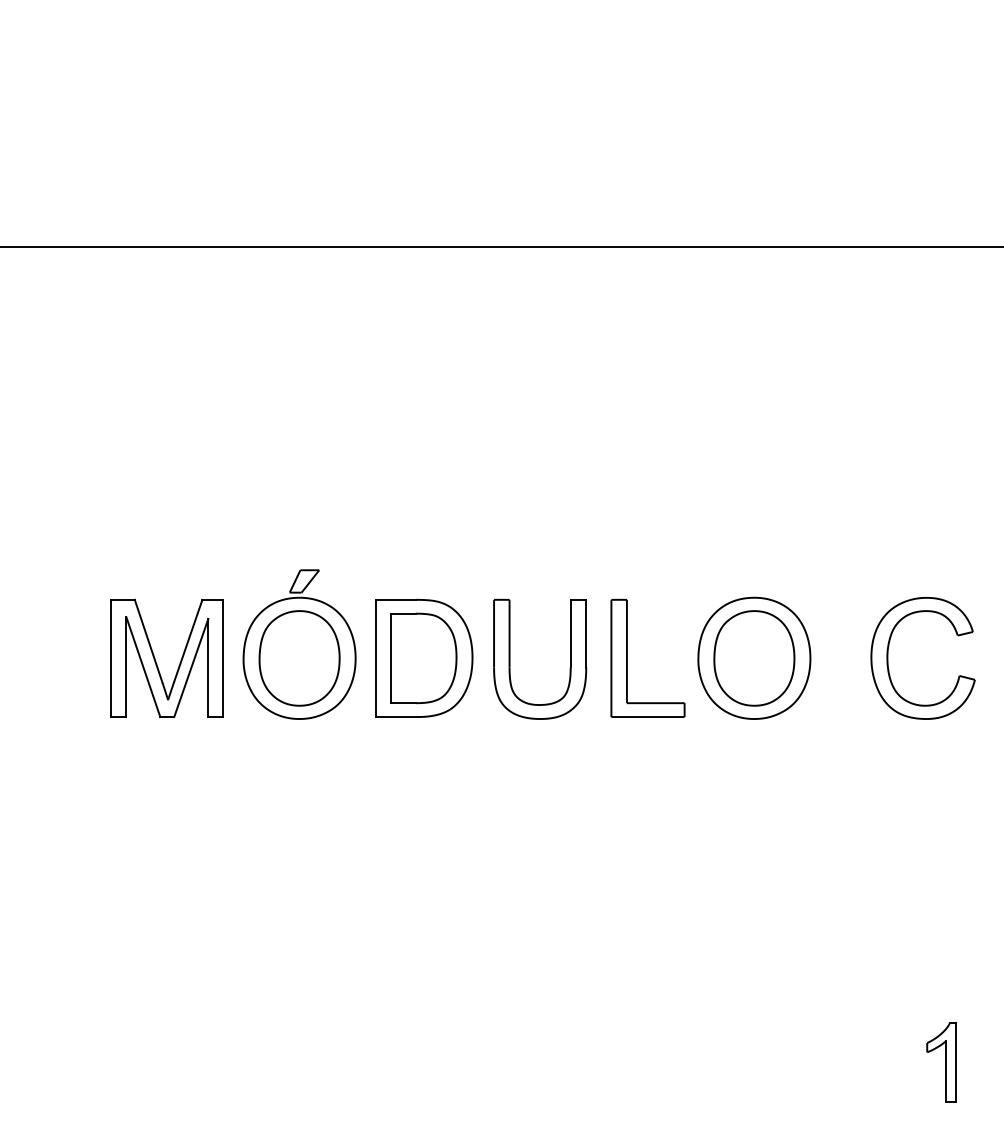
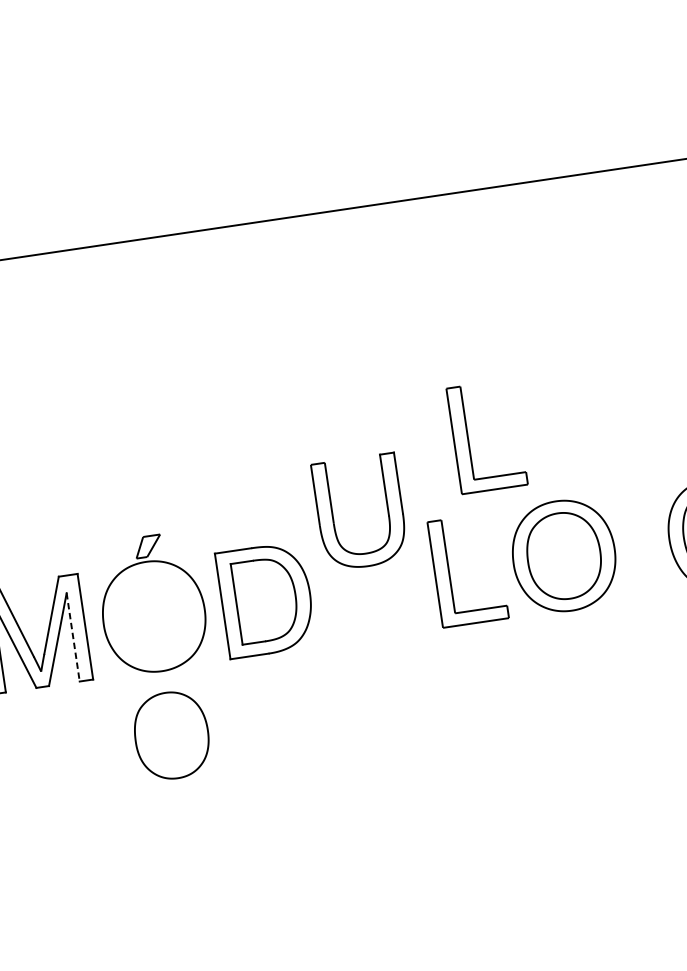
part: (669, 516) -> (468, 439), added
part: (299, 658) -> (171, 735), moved
part: (510, 659) -> (333, 516), moved
line: (208, 668) -> (73, 637), solid -> dashed

